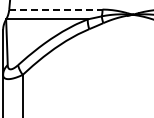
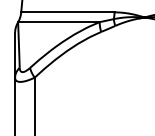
line: (55, 9) -> (67, 12), dashed -> solid

